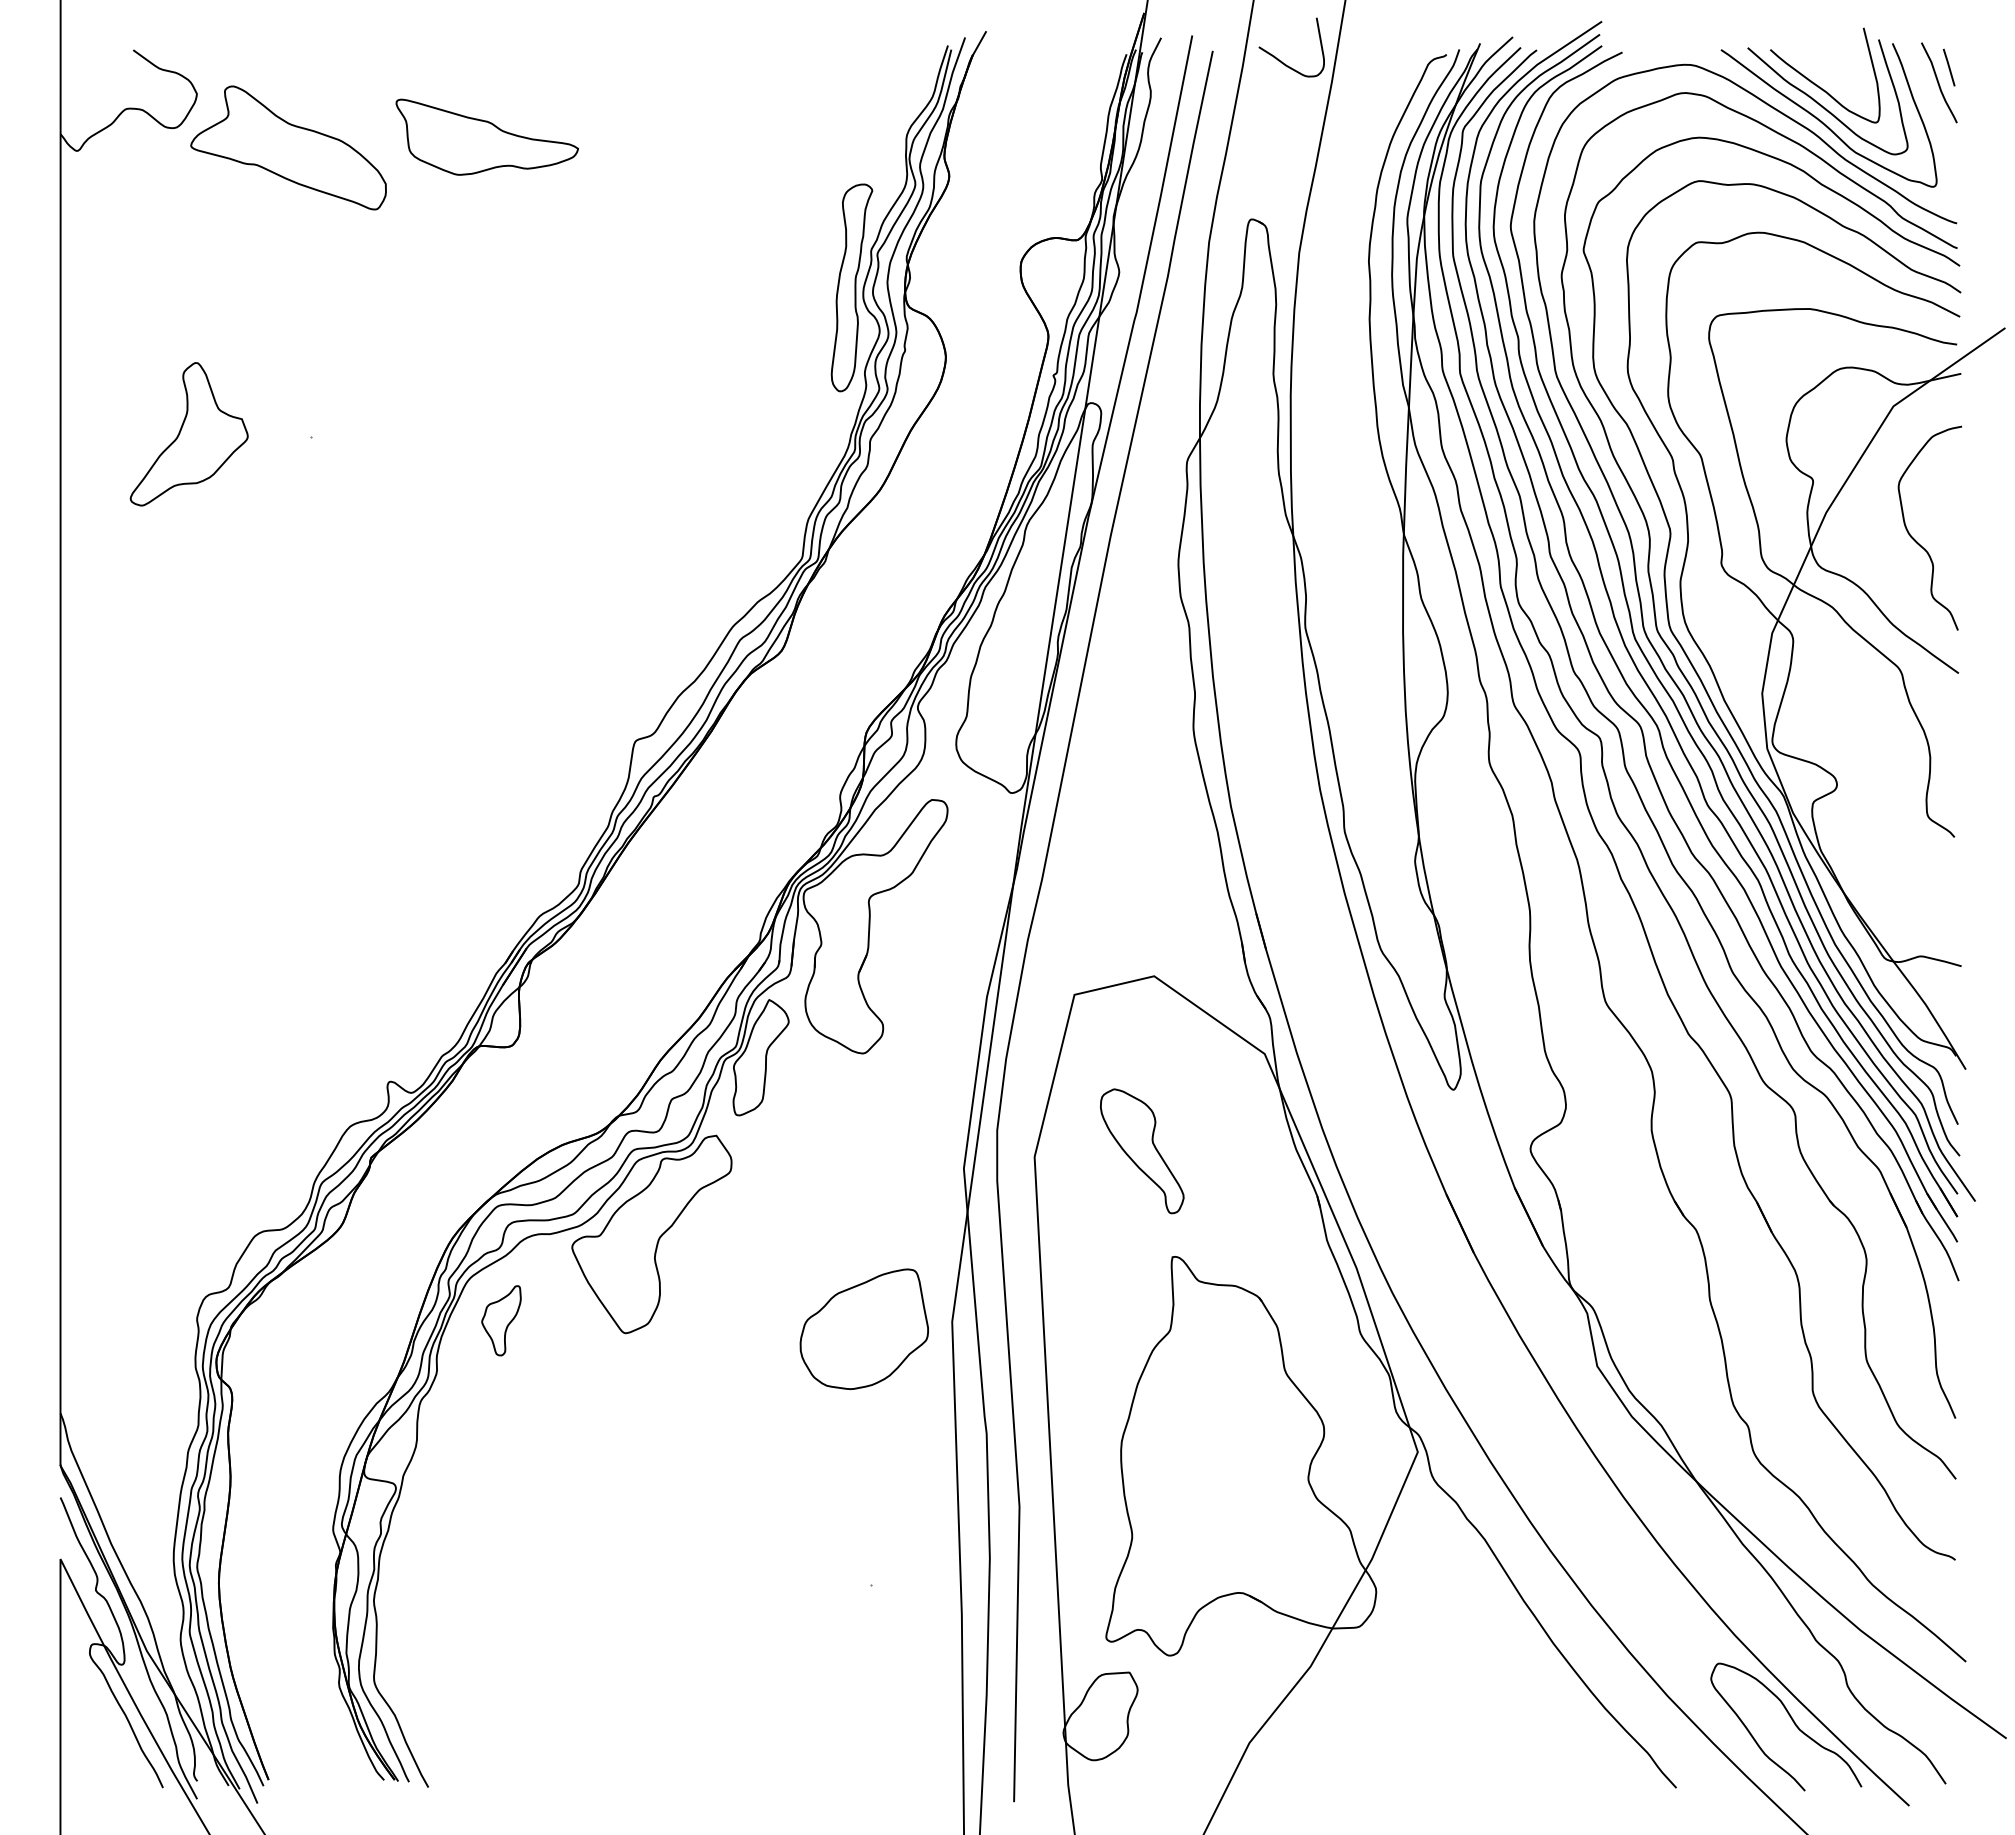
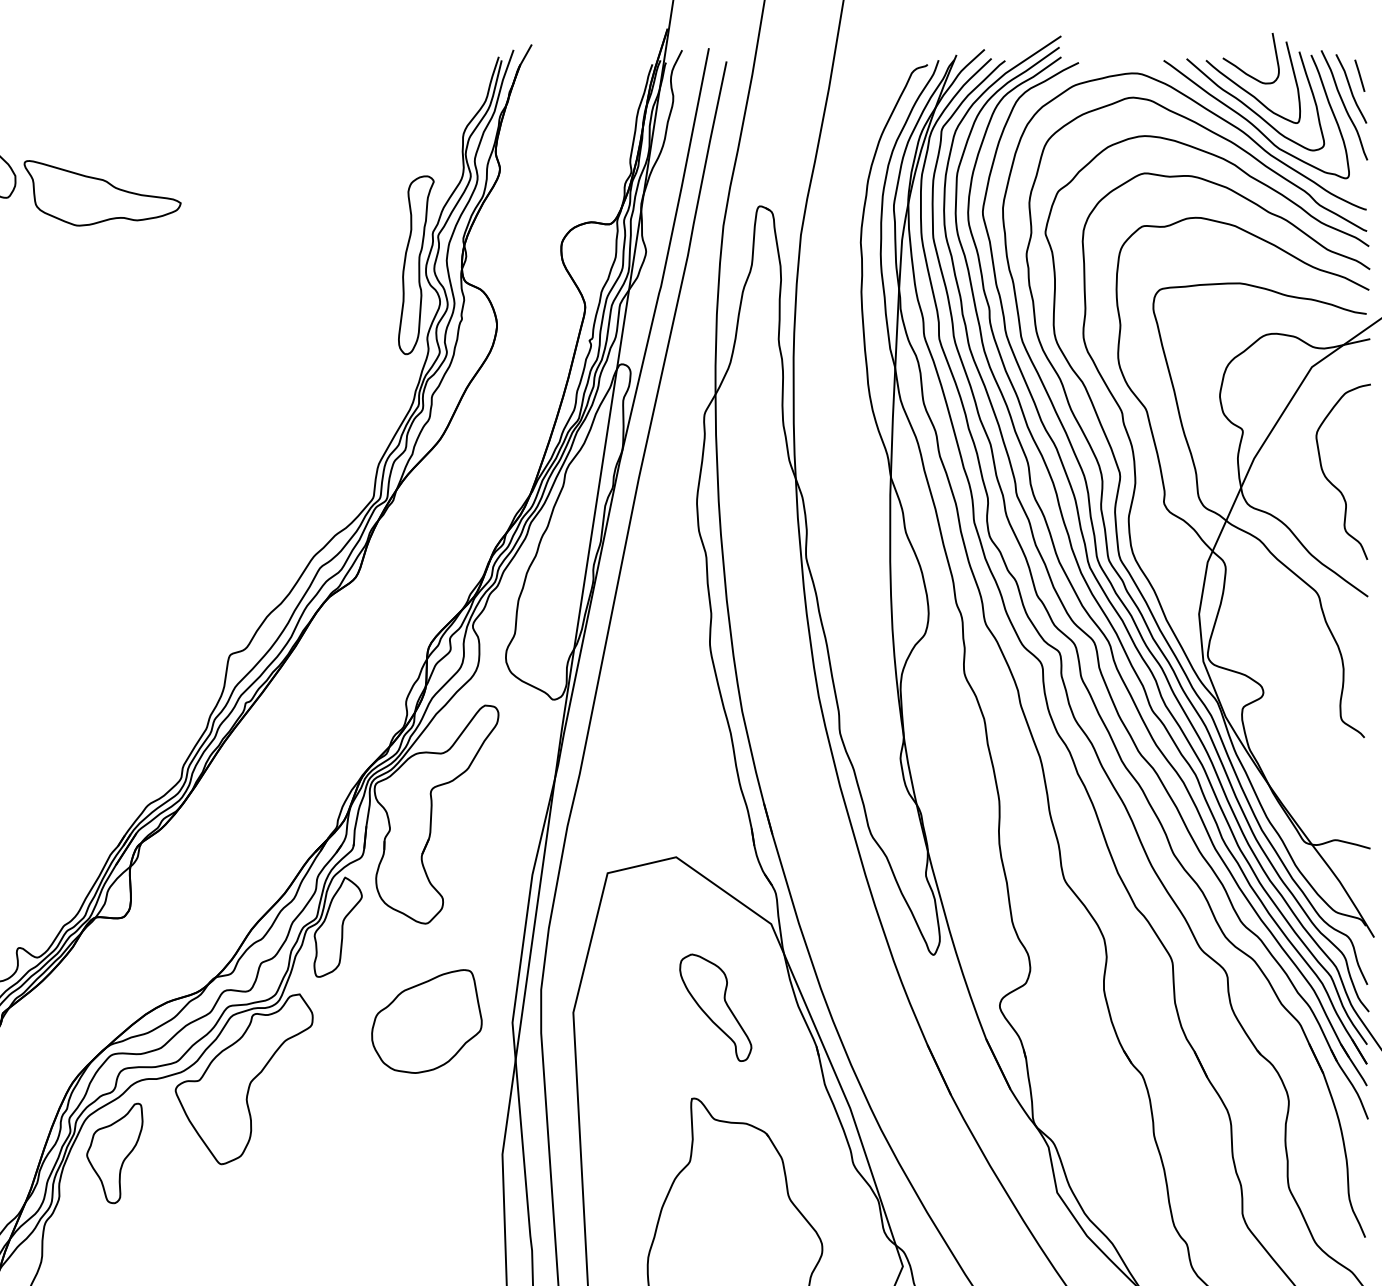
curve: (1282, 61) -> (1243, 70), moved
curve: (1930, 102) -> (1343, 105), added
part: (486, 136) -> (101, 192), moved
part: (1141, 1151) -> (715, 1007), moved
part: (501, 1320) -> (114, 1153), size x1.67
part: (863, 1328) -> (426, 1020), moved

